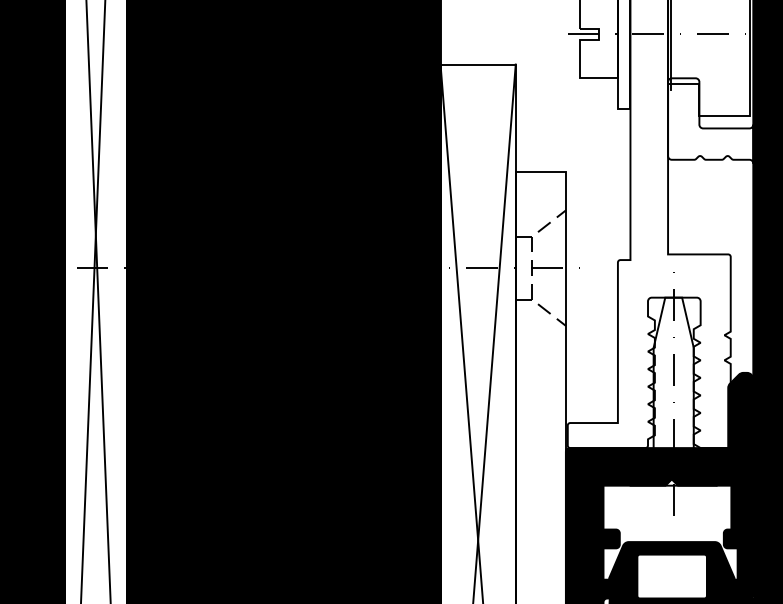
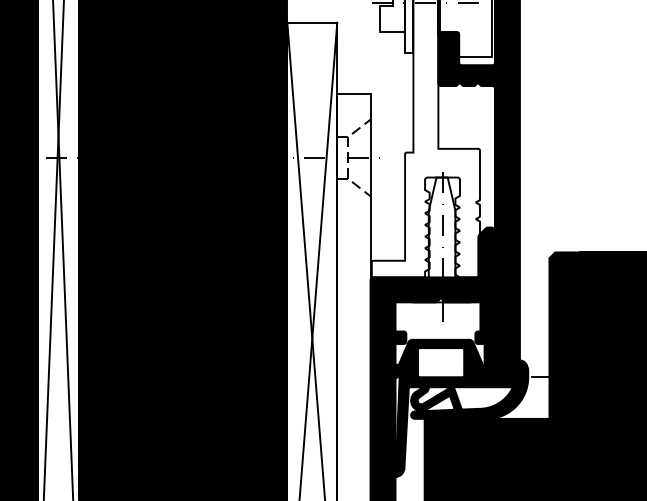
fill: (710, 119) -> (466, 59), added

